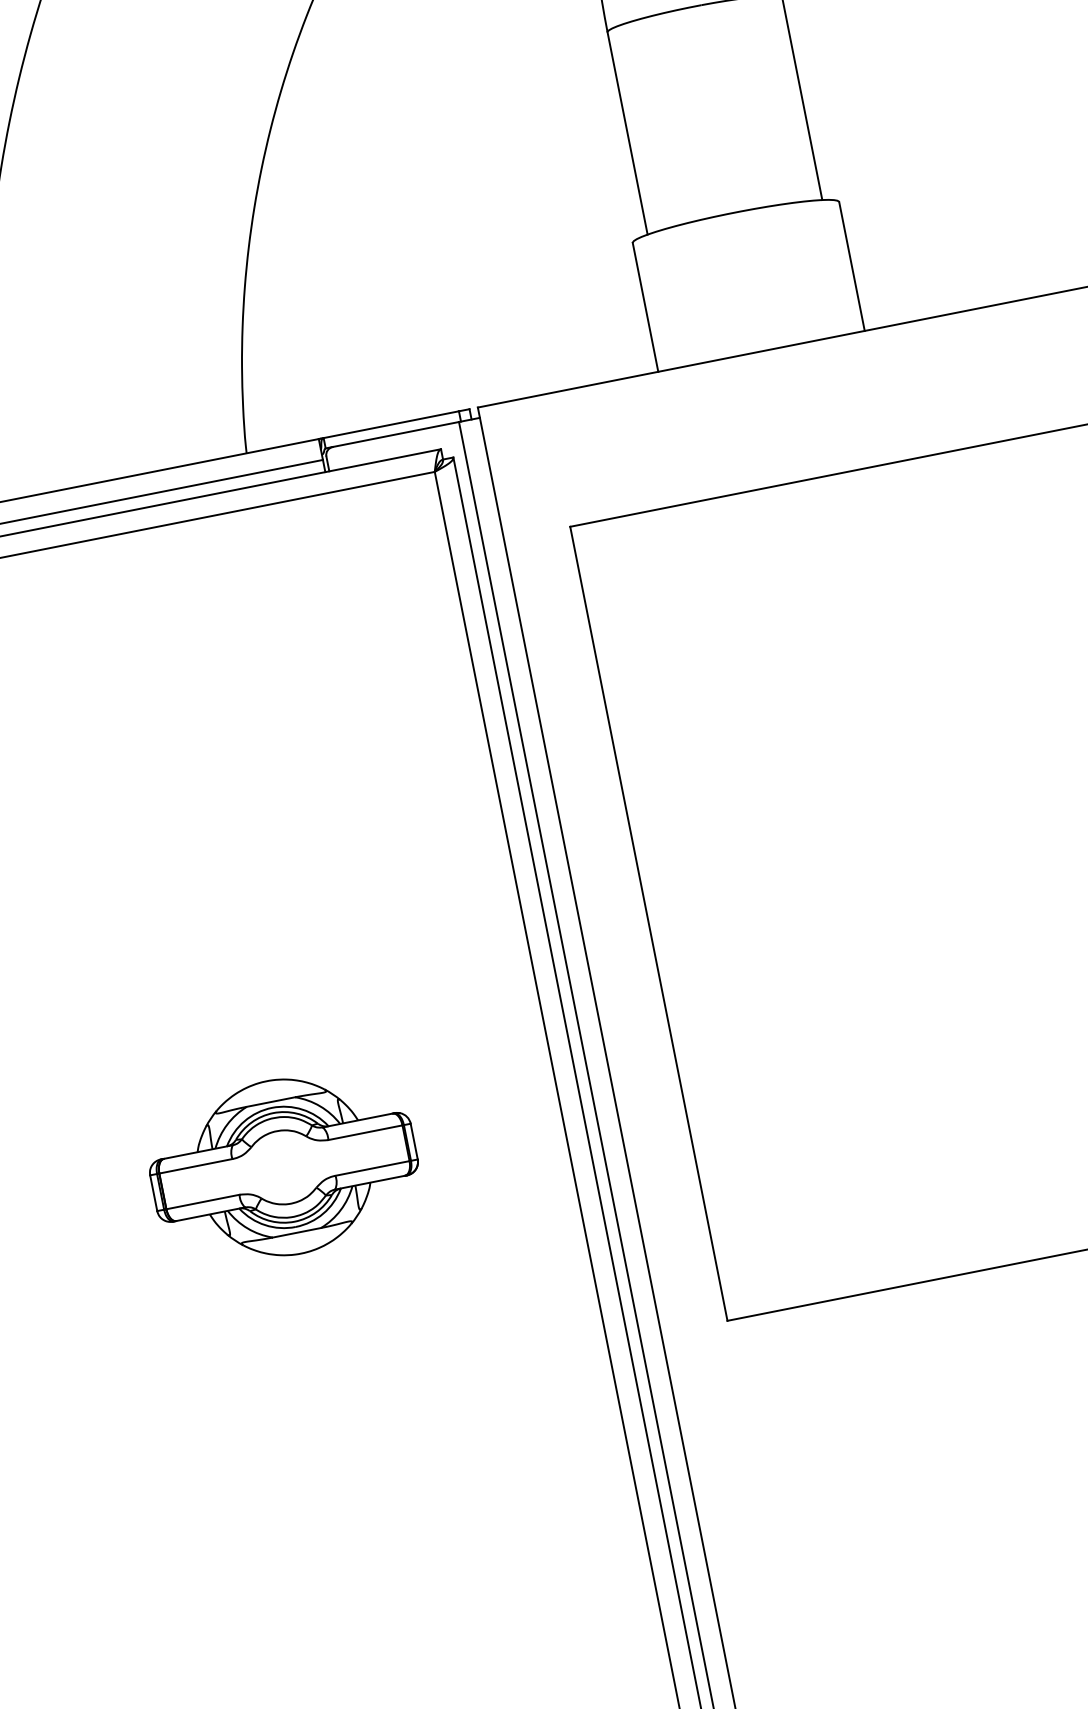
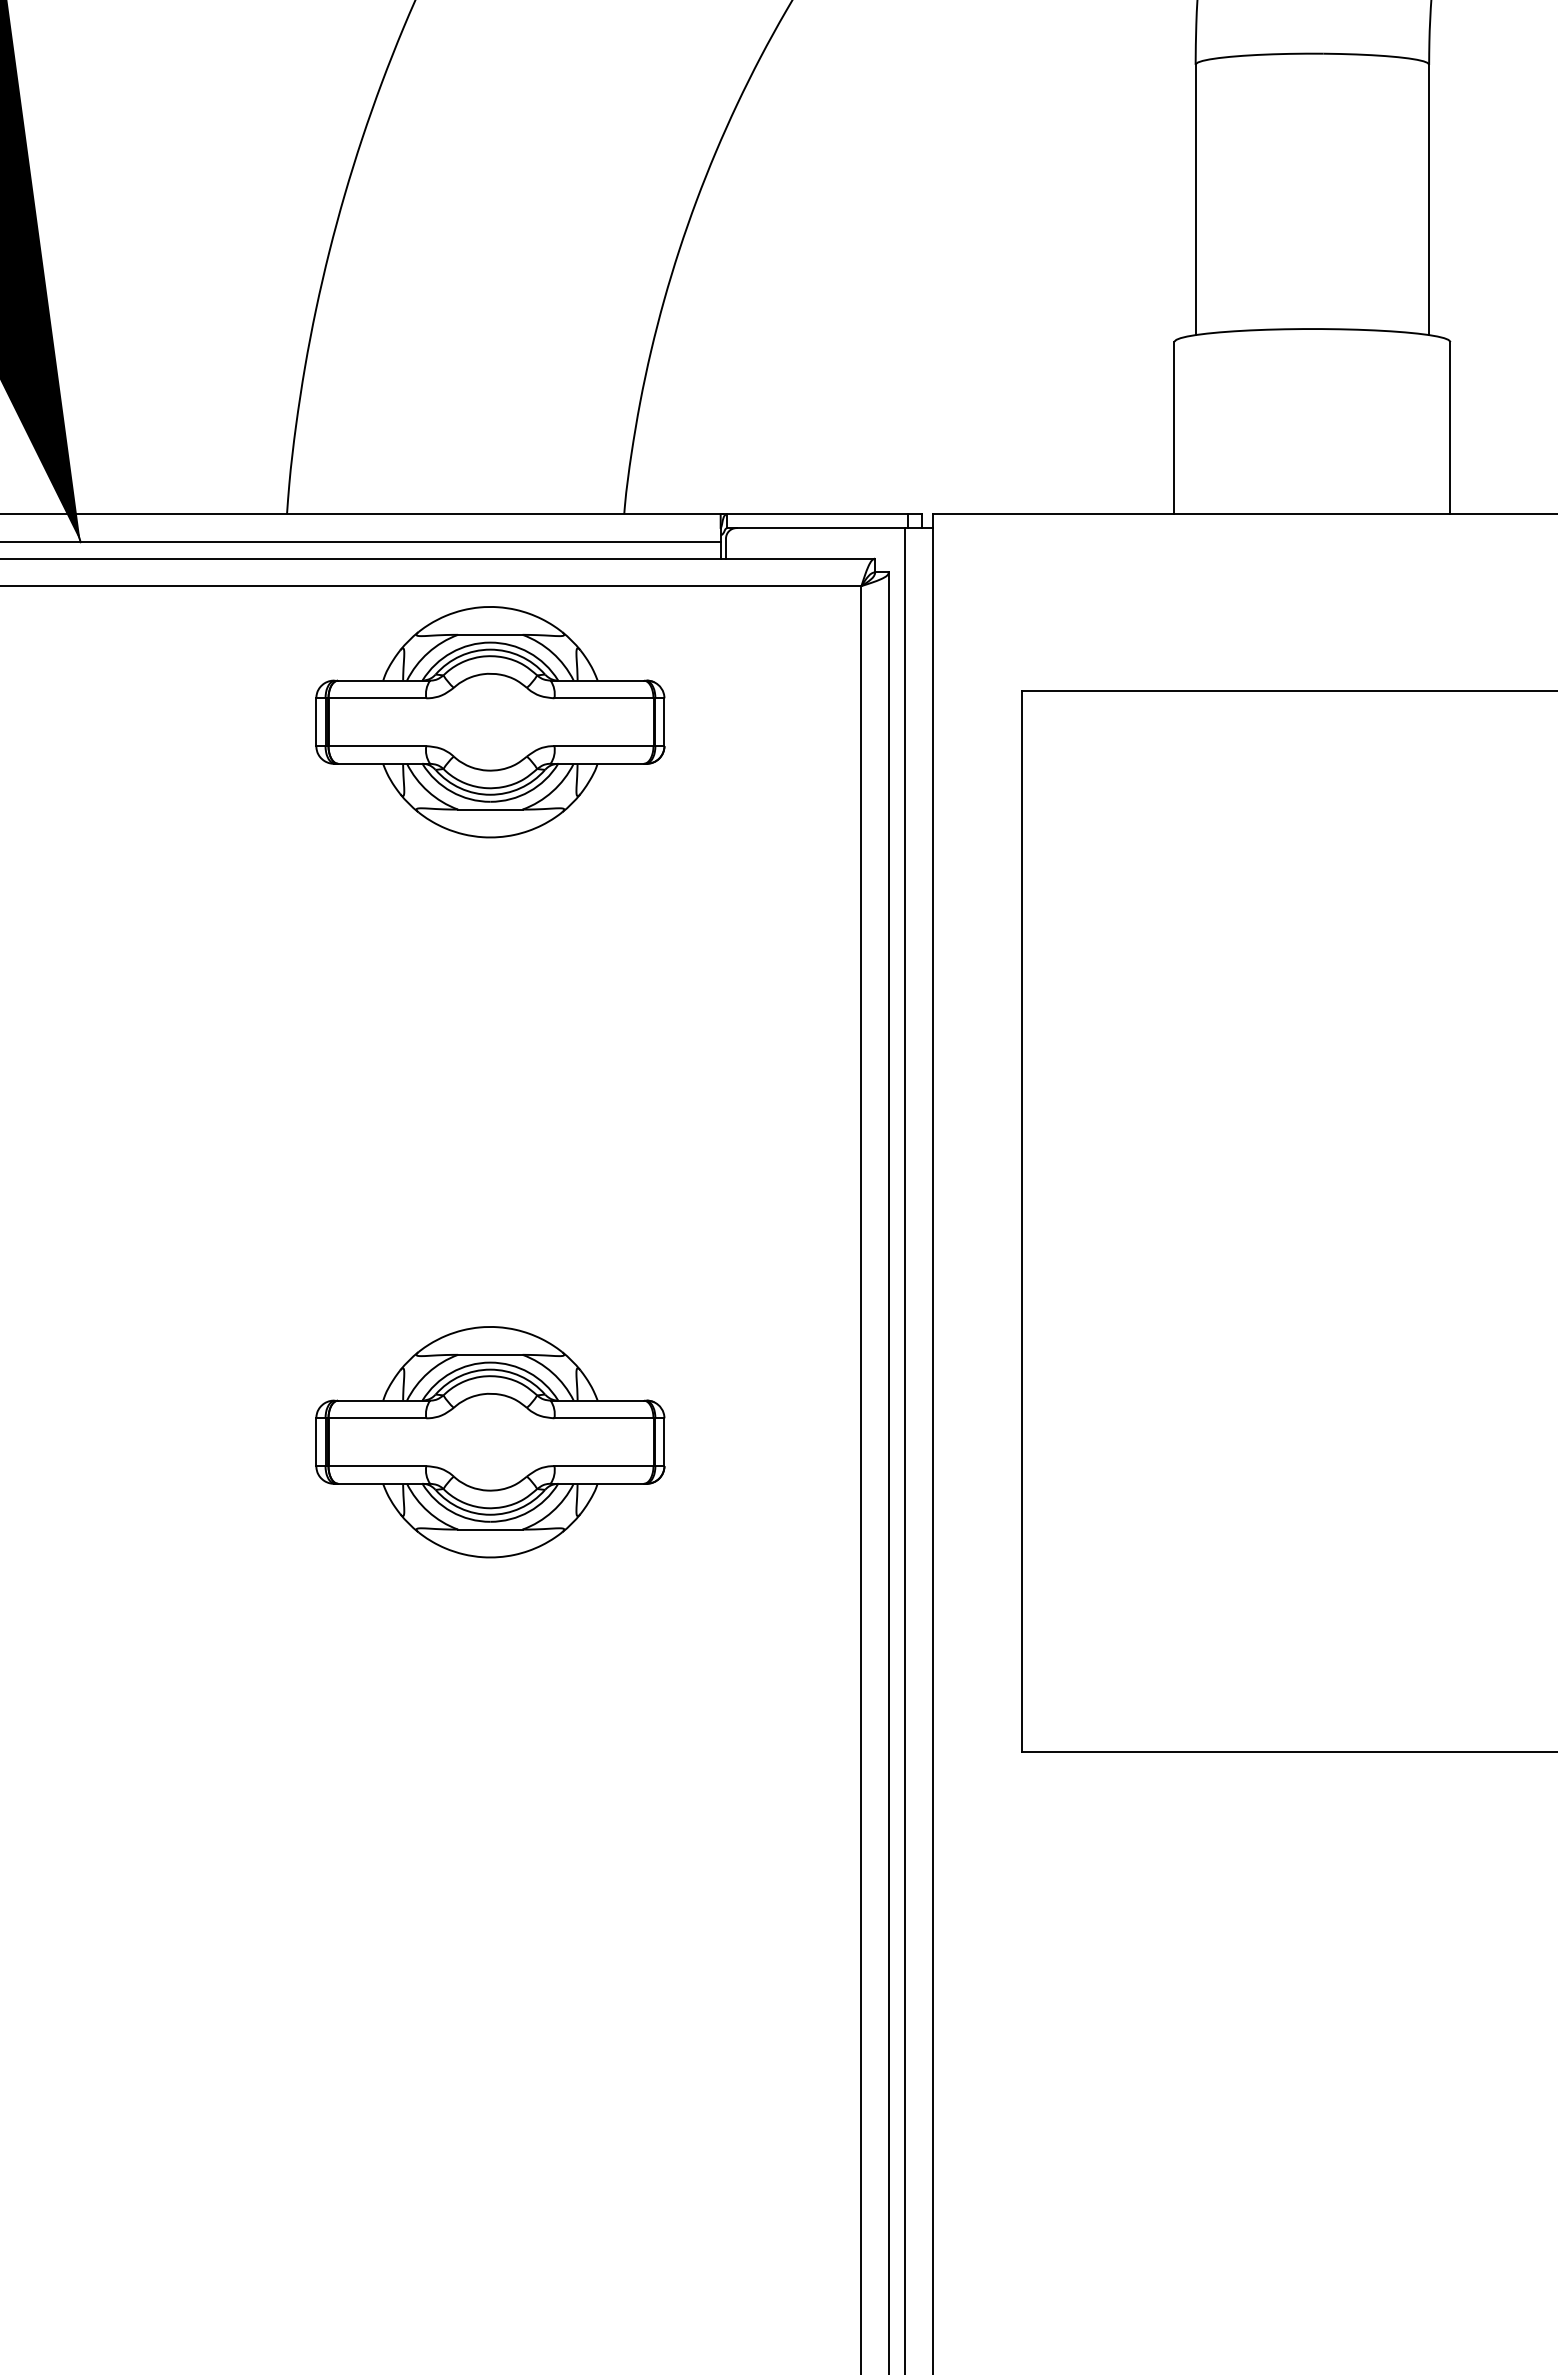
part: (177, 628) -> (490, 722), added

